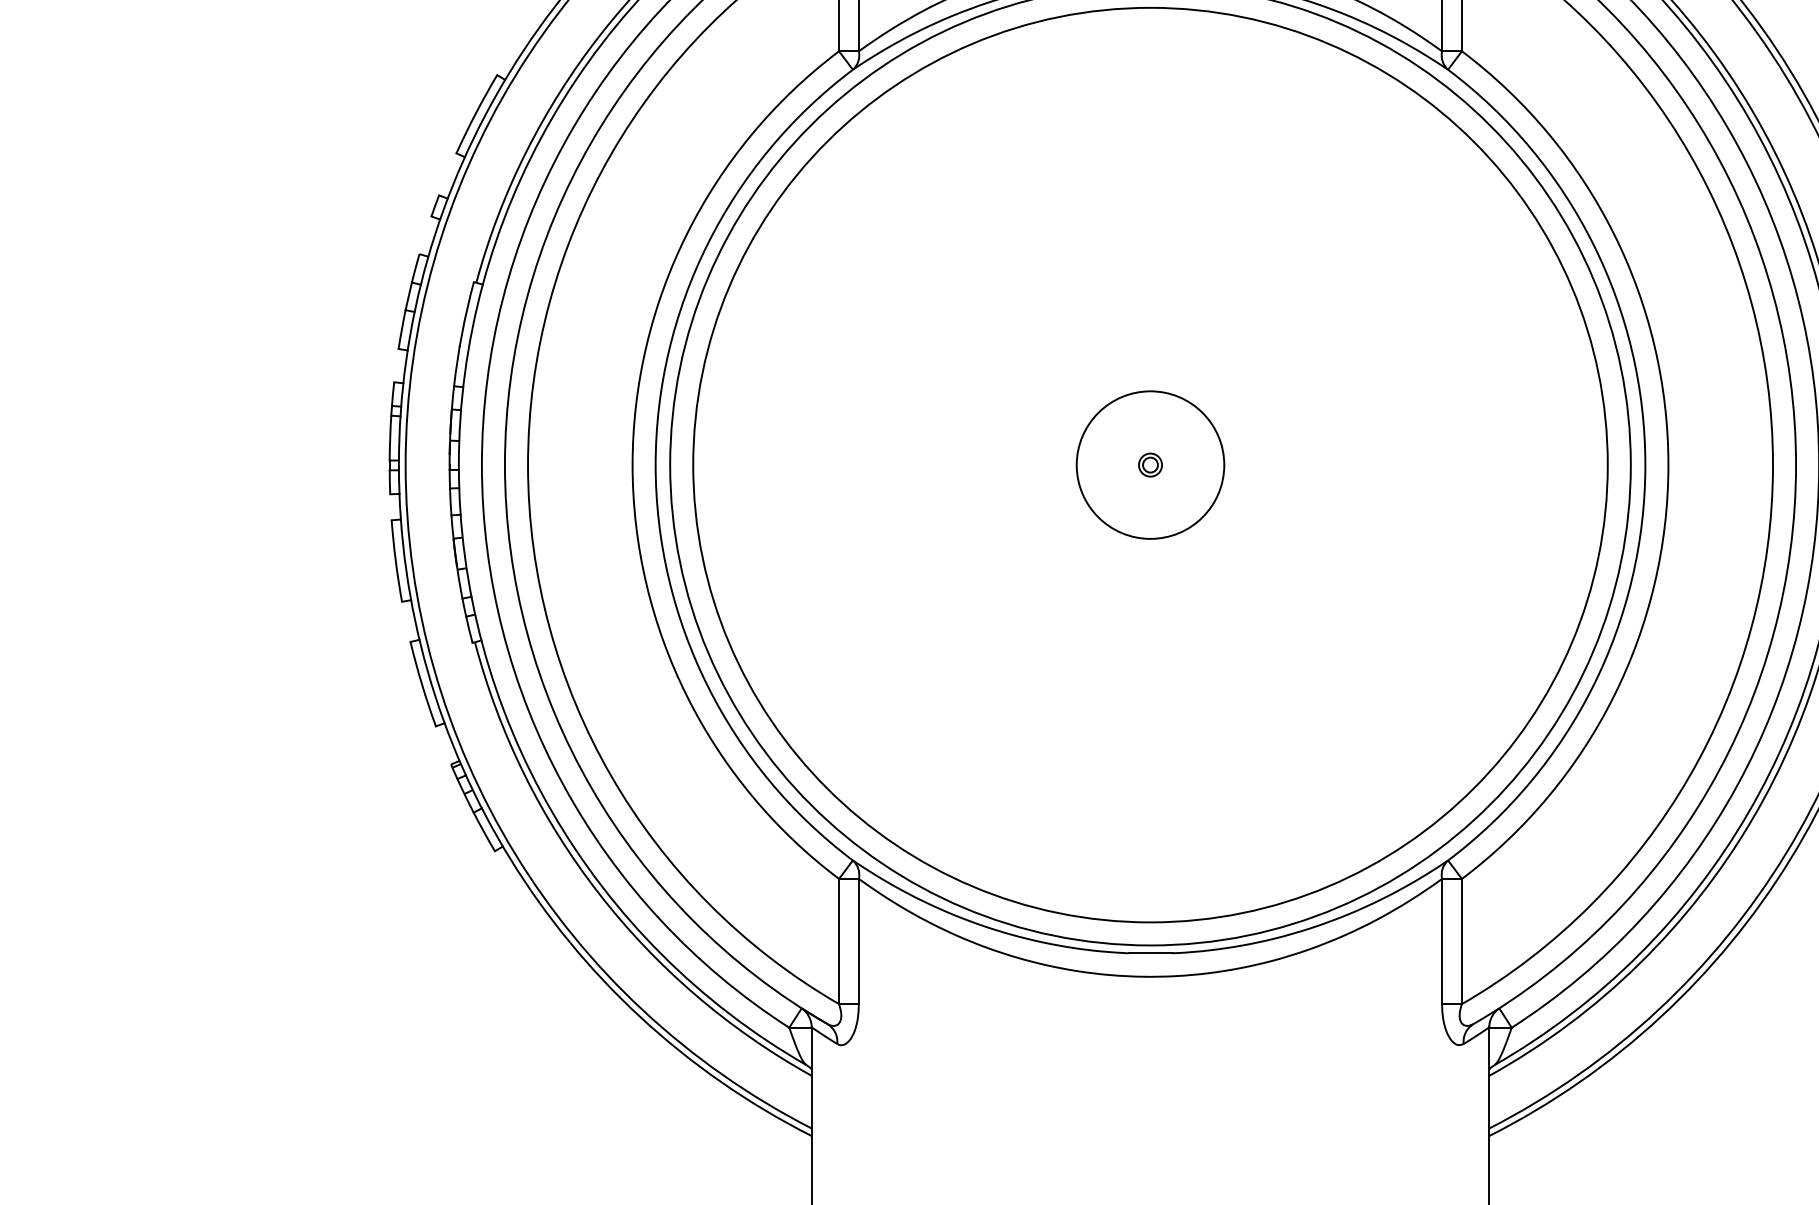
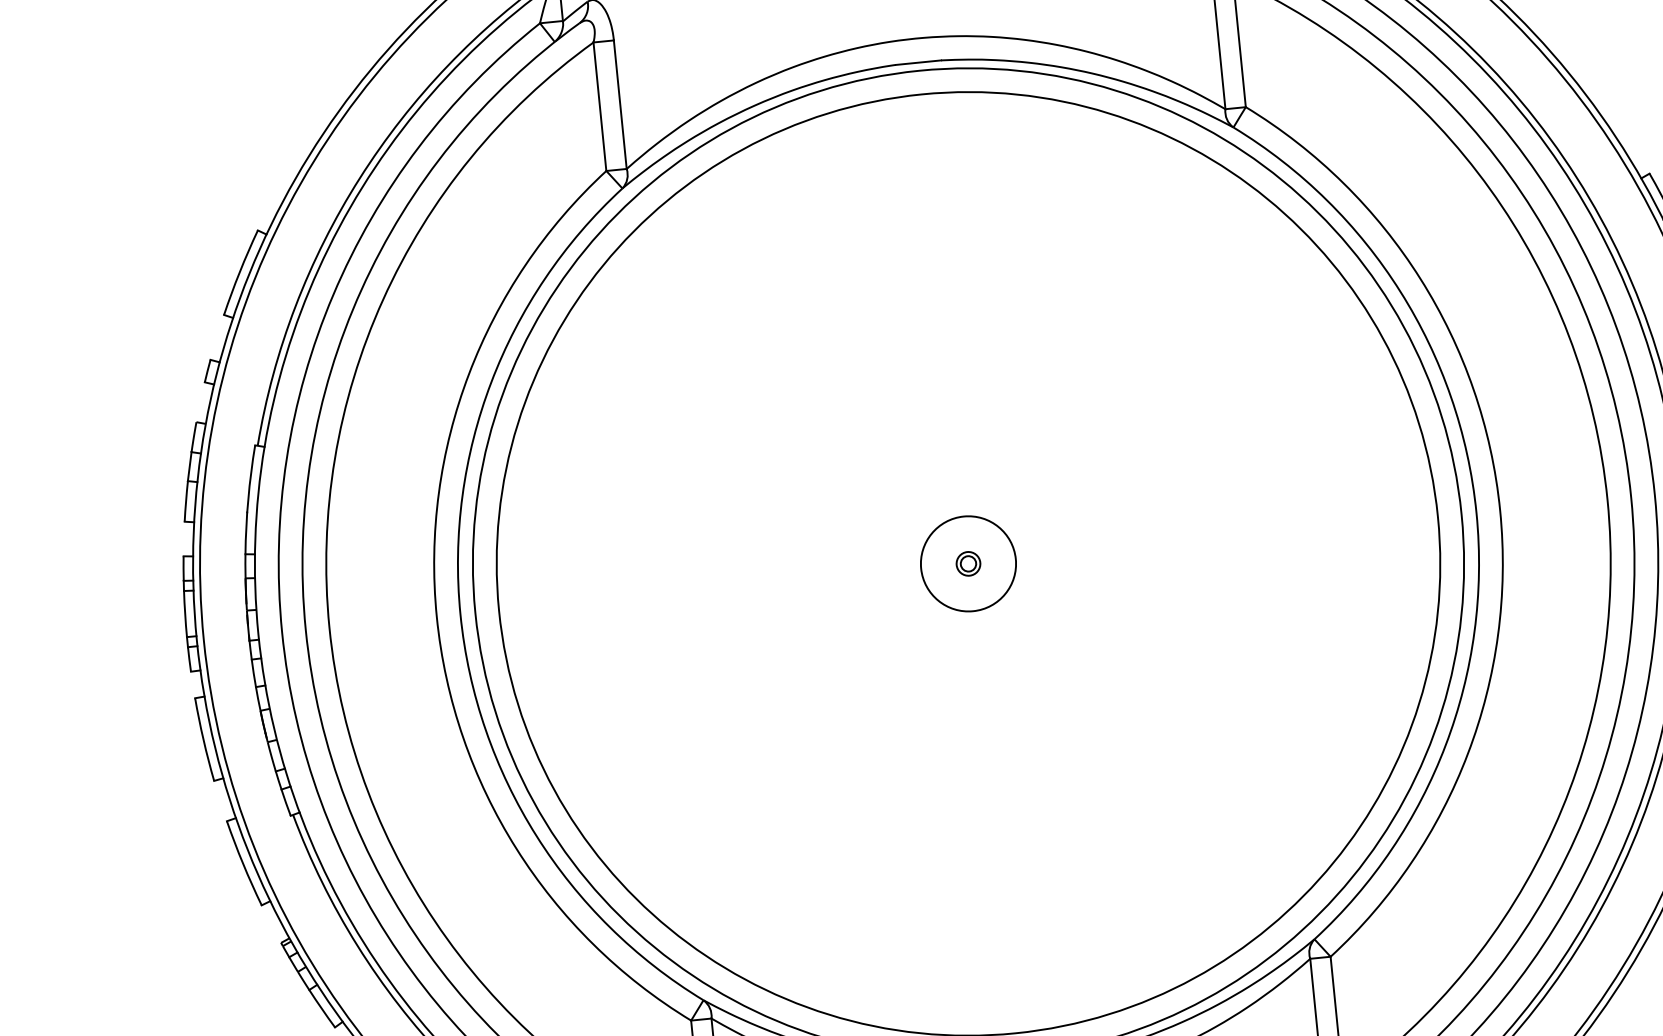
circle: (1150, 465) -> (968, 564), size x0.62

